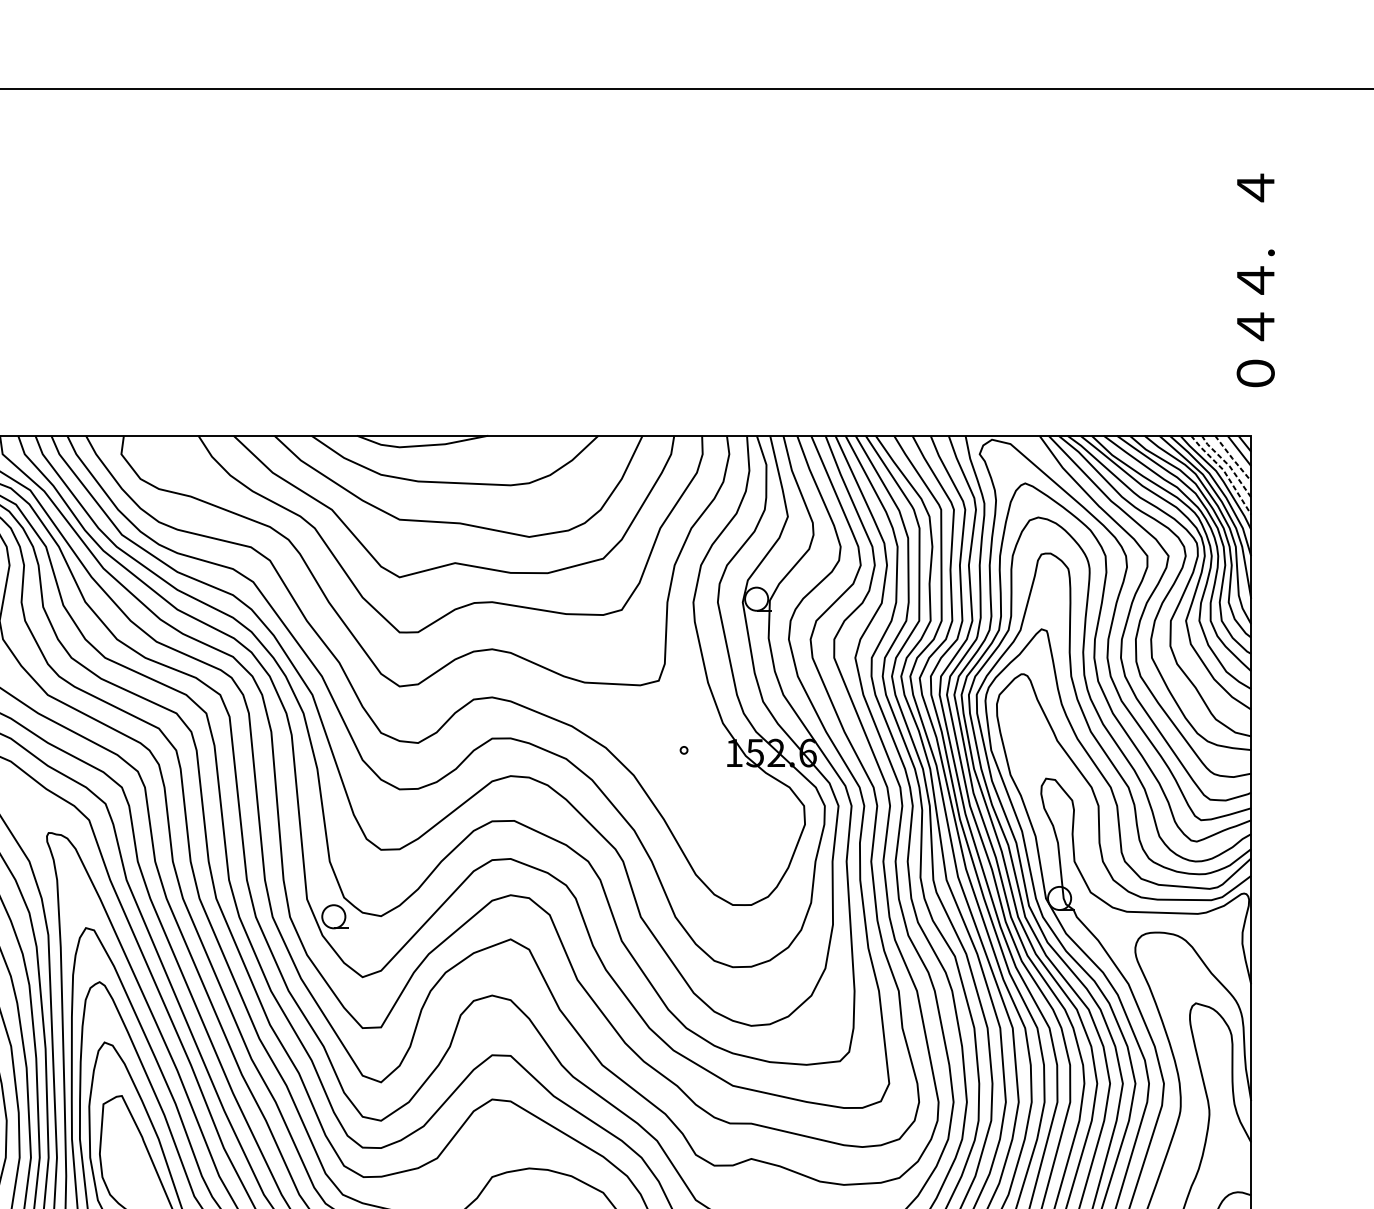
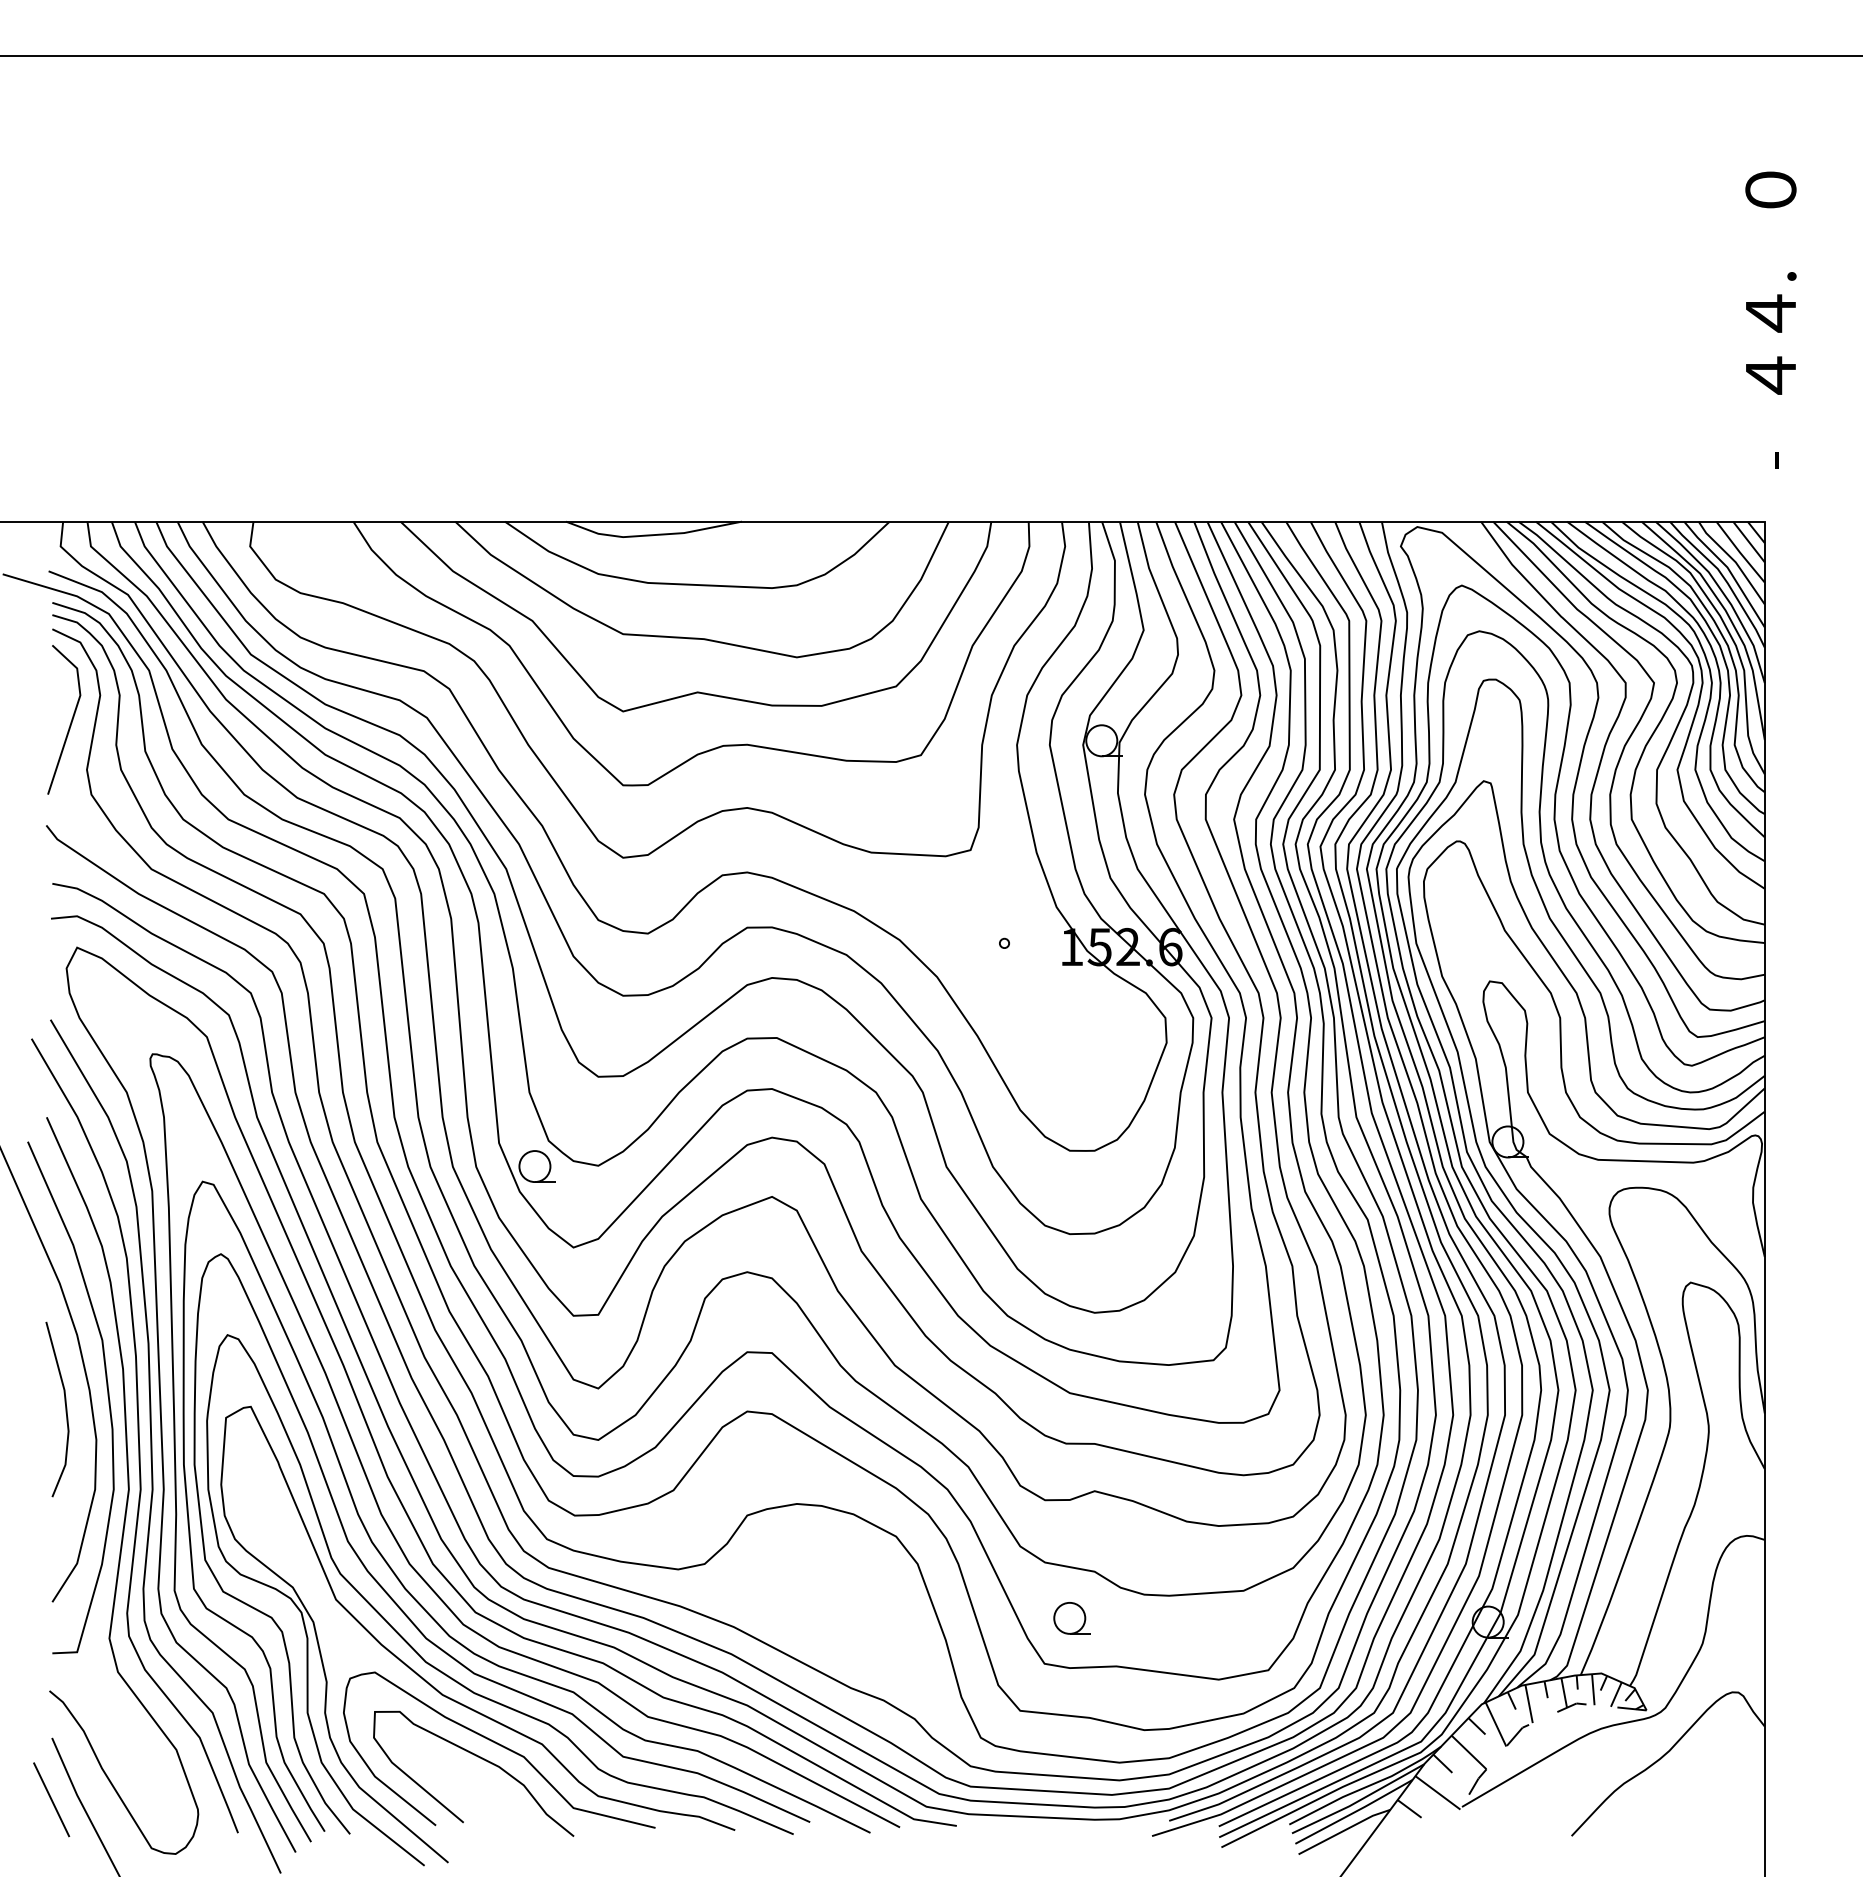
text: (1255, 187) -> (1770, 189), ４ -> ０
text: (1255, 377) -> (1770, 443), ０ -> -
line: (1232, 458) -> (1739, 552), dashed -> solid
line: (1228, 464) -> (1734, 560), dashed -> solid
line: (1224, 471) -> (1729, 569), dashed -> solid

